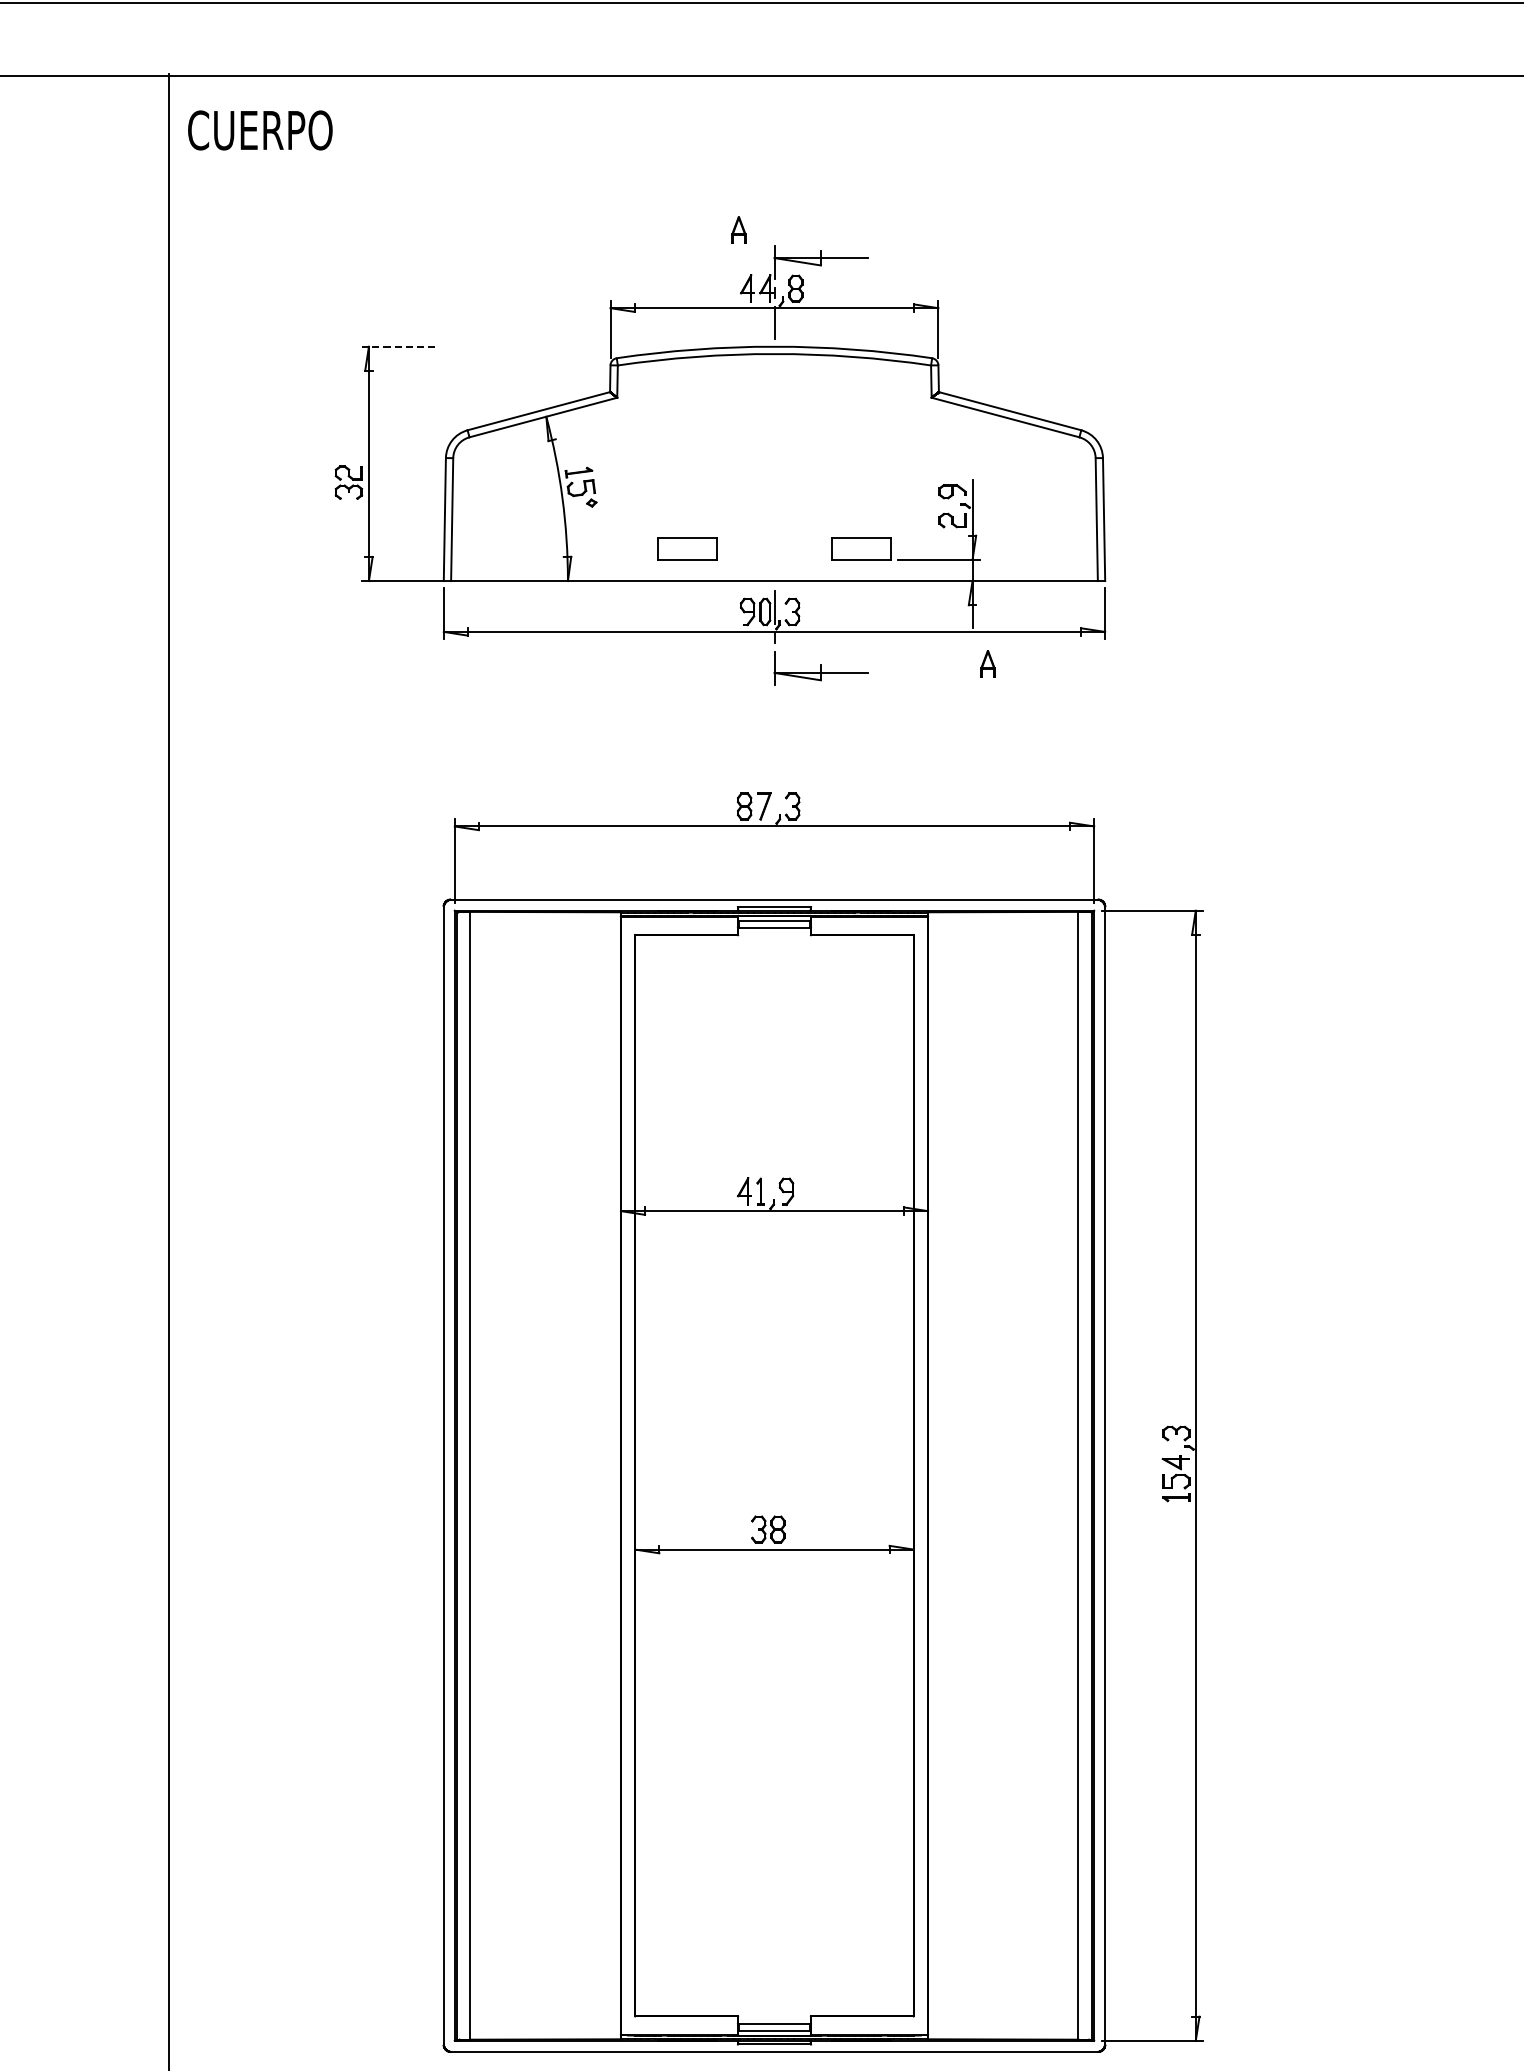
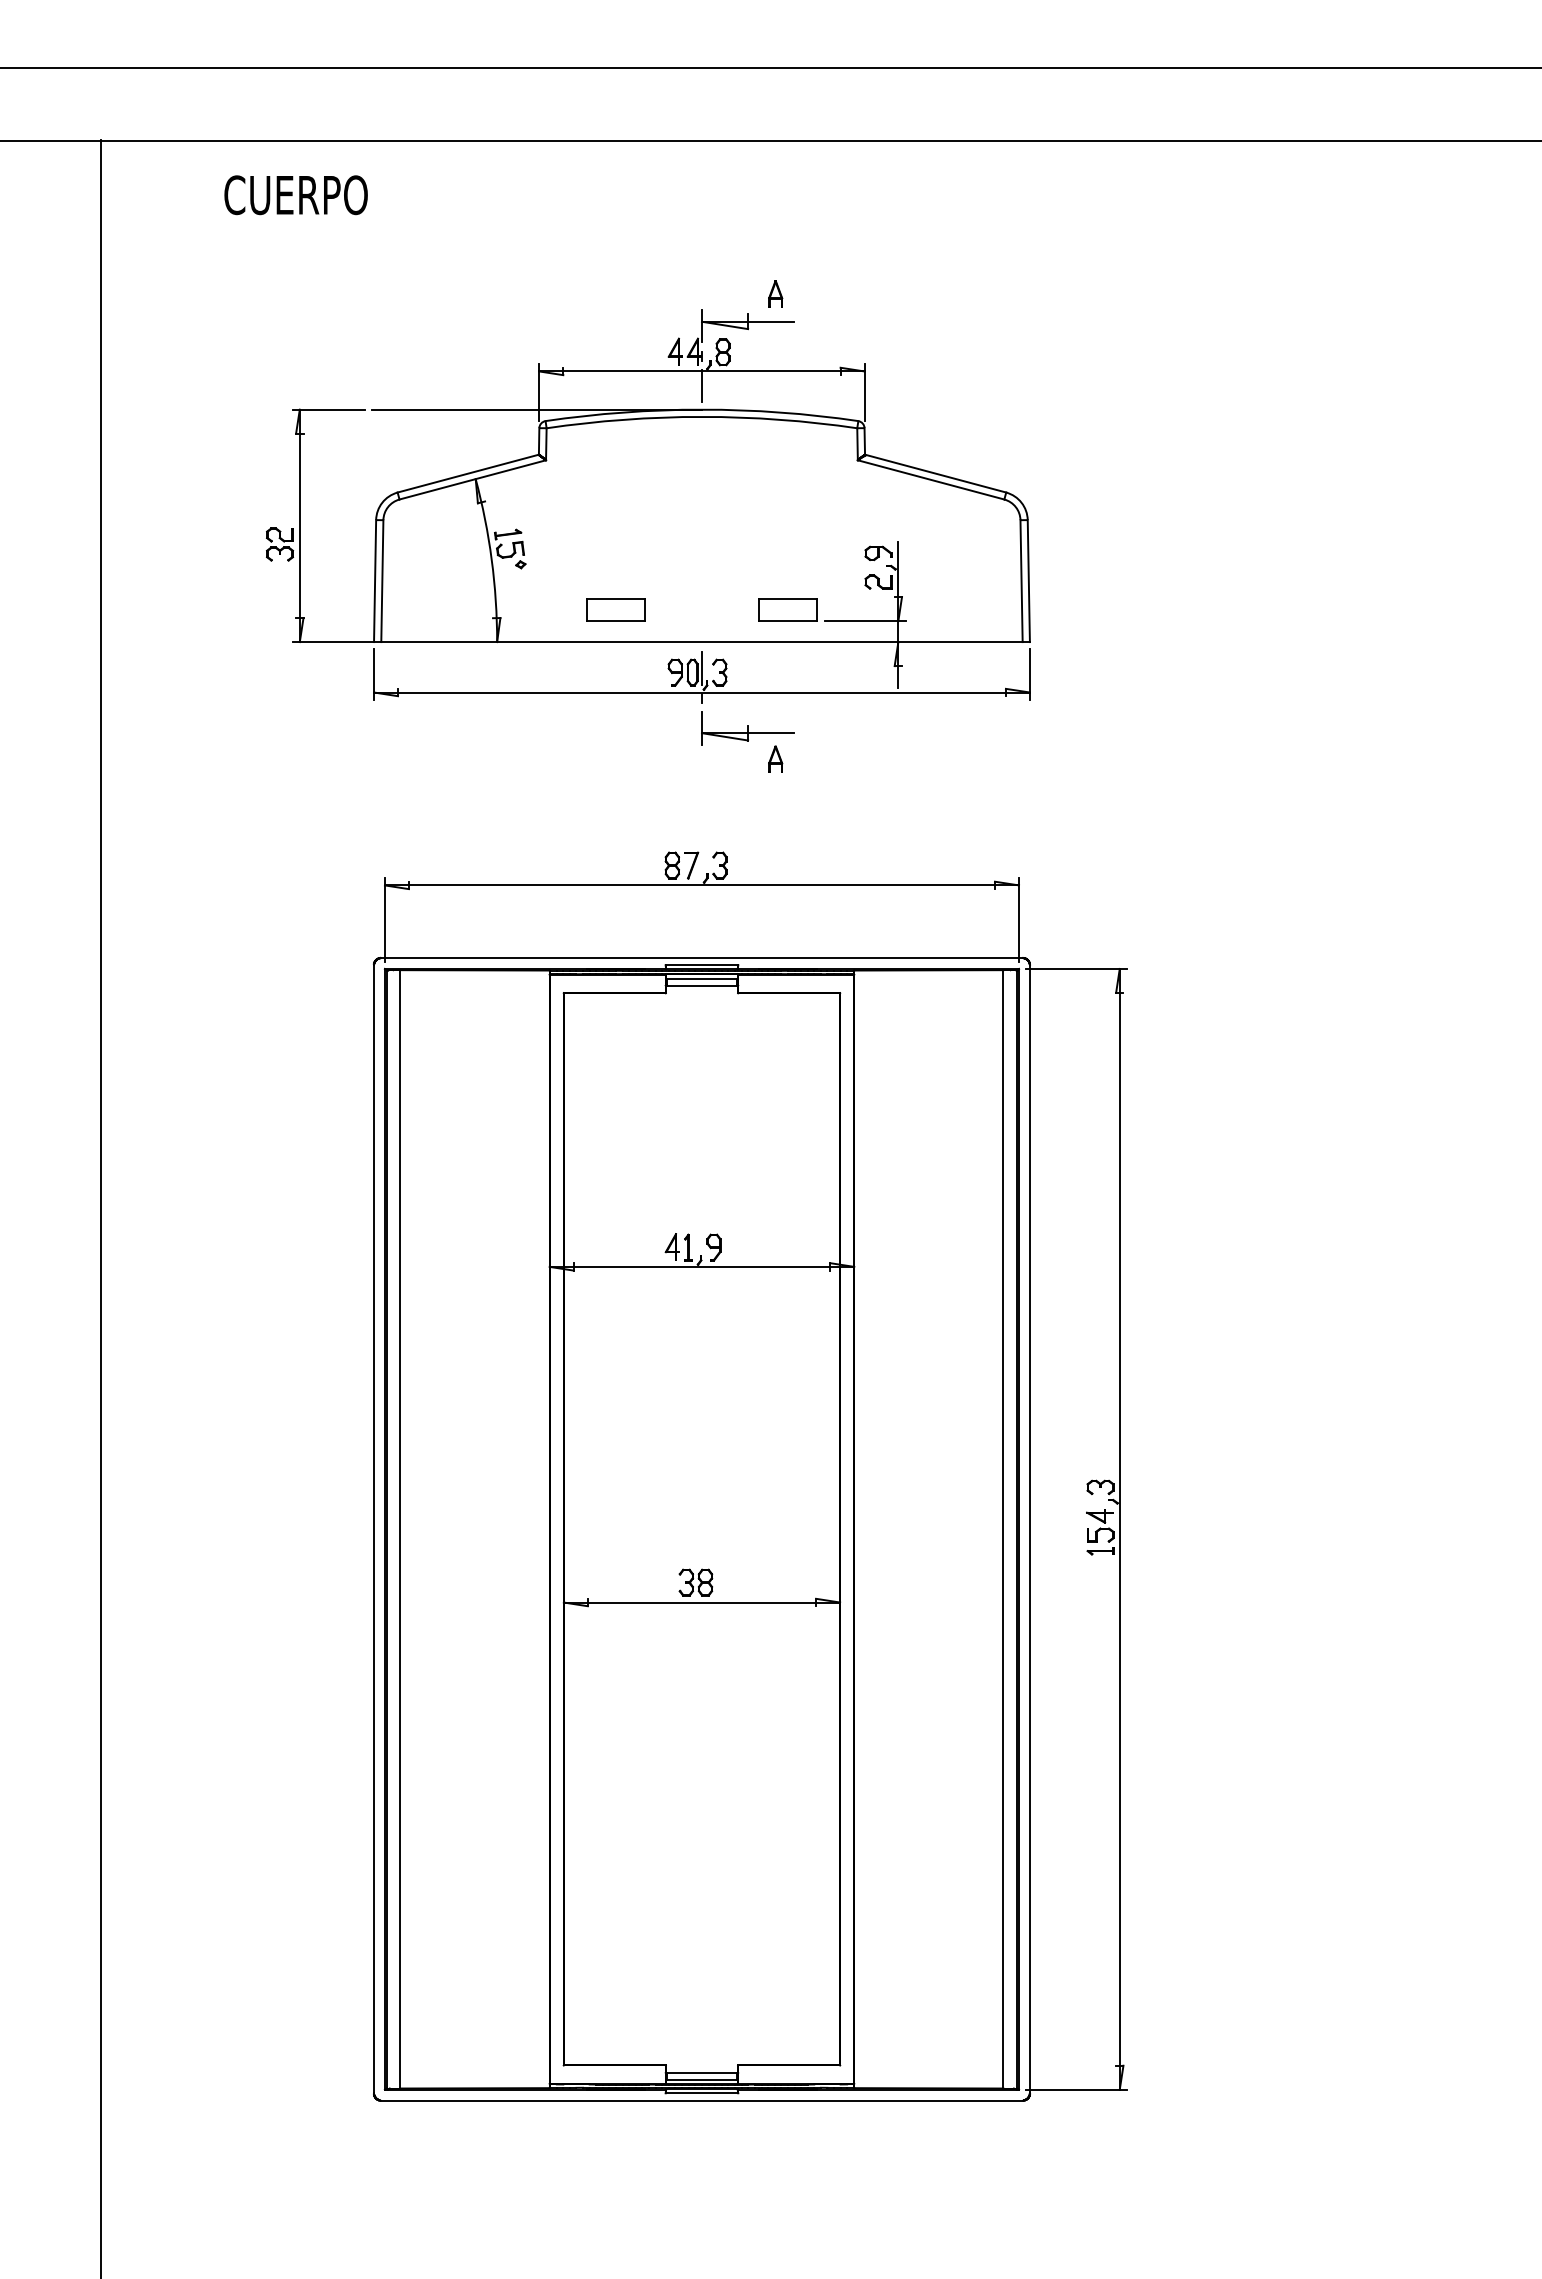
text: (259, 130) -> (295, 195), moved
part: (738, 229) -> (775, 293), moved
line: (397, 346) -> (328, 409), dashed -> solid
line: (607, 346) -> (536, 409), added
part: (987, 663) -> (775, 758), moved

